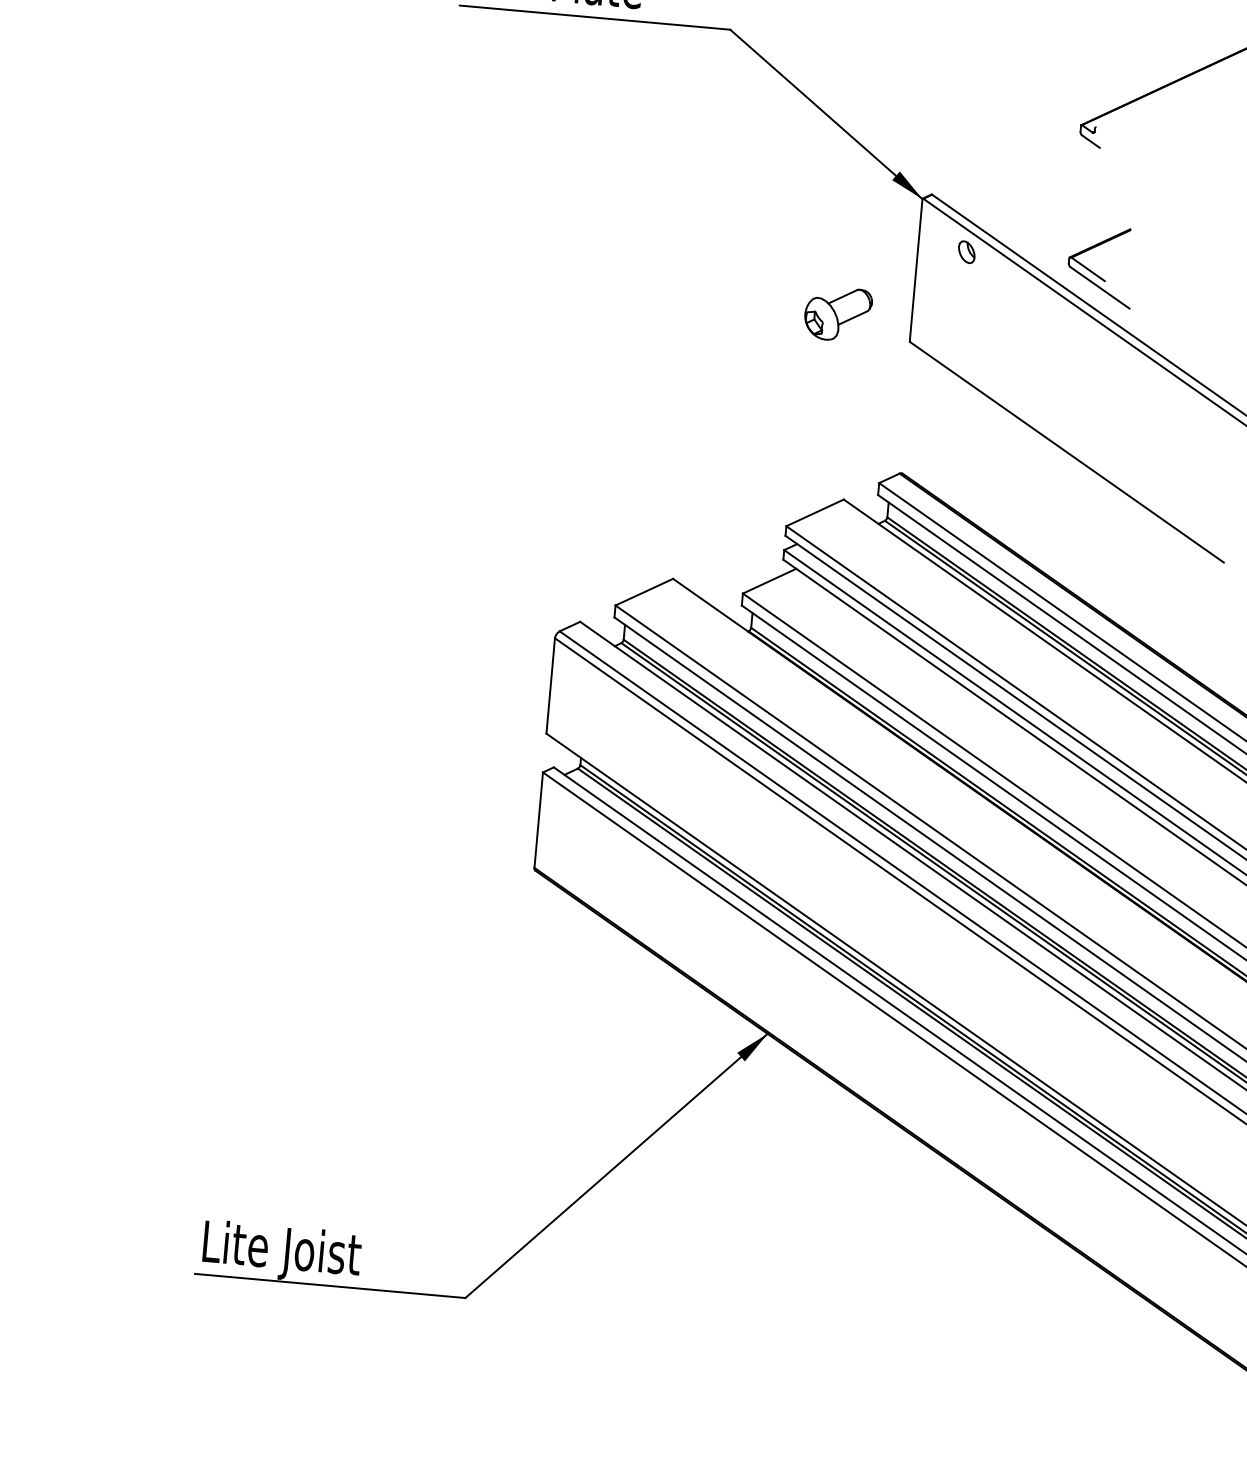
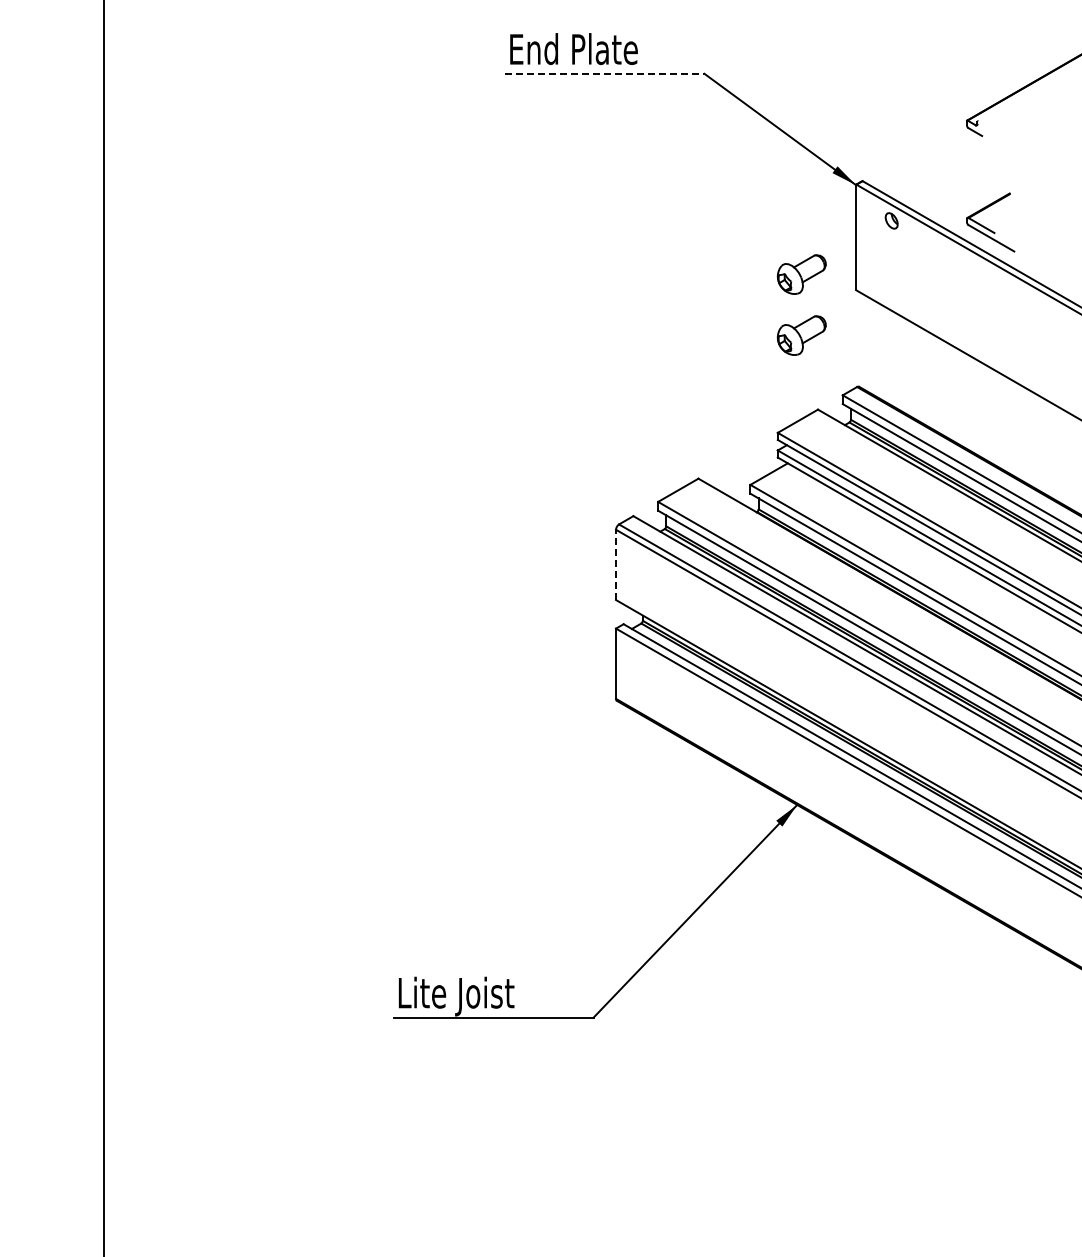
line: (594, 17) -> (604, 73), solid -> dashed
part: (830, 396) -> (801, 335), added
line: (551, 685) -> (616, 564), solid -> dashed

